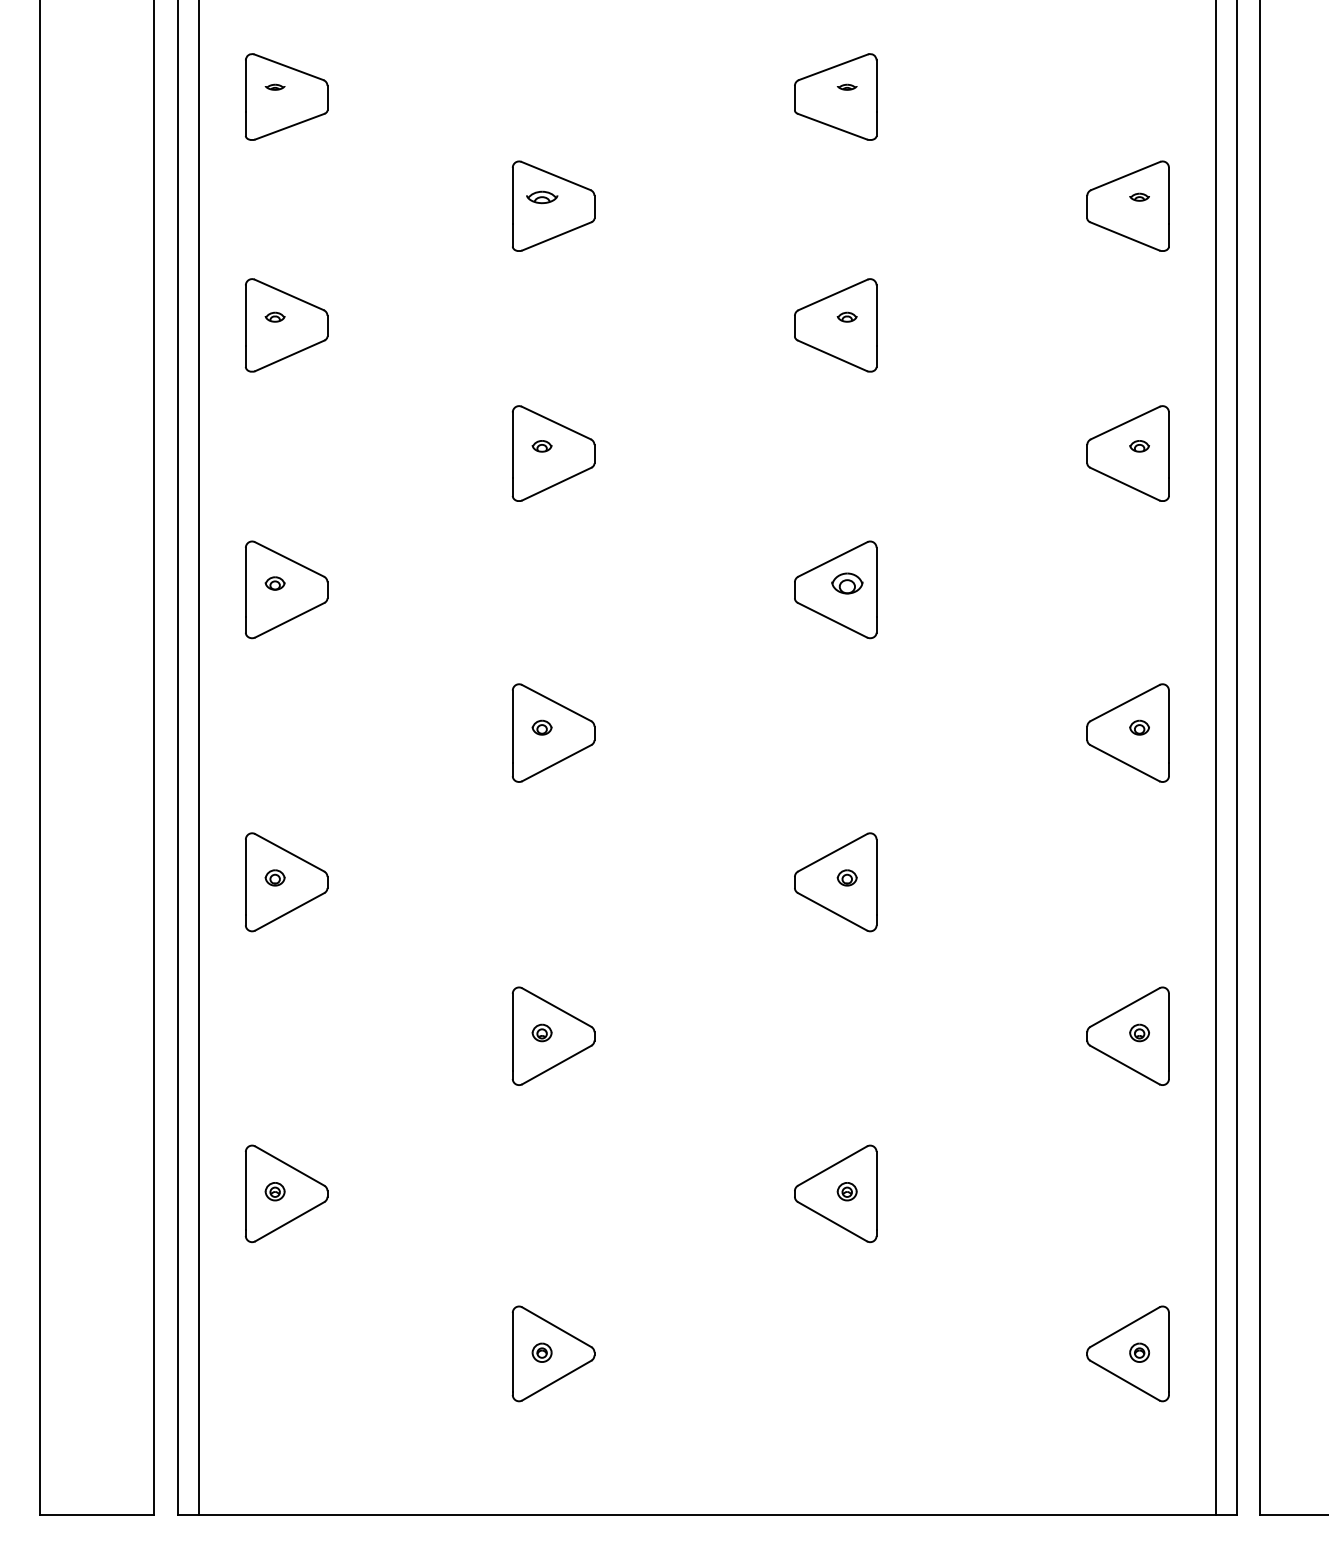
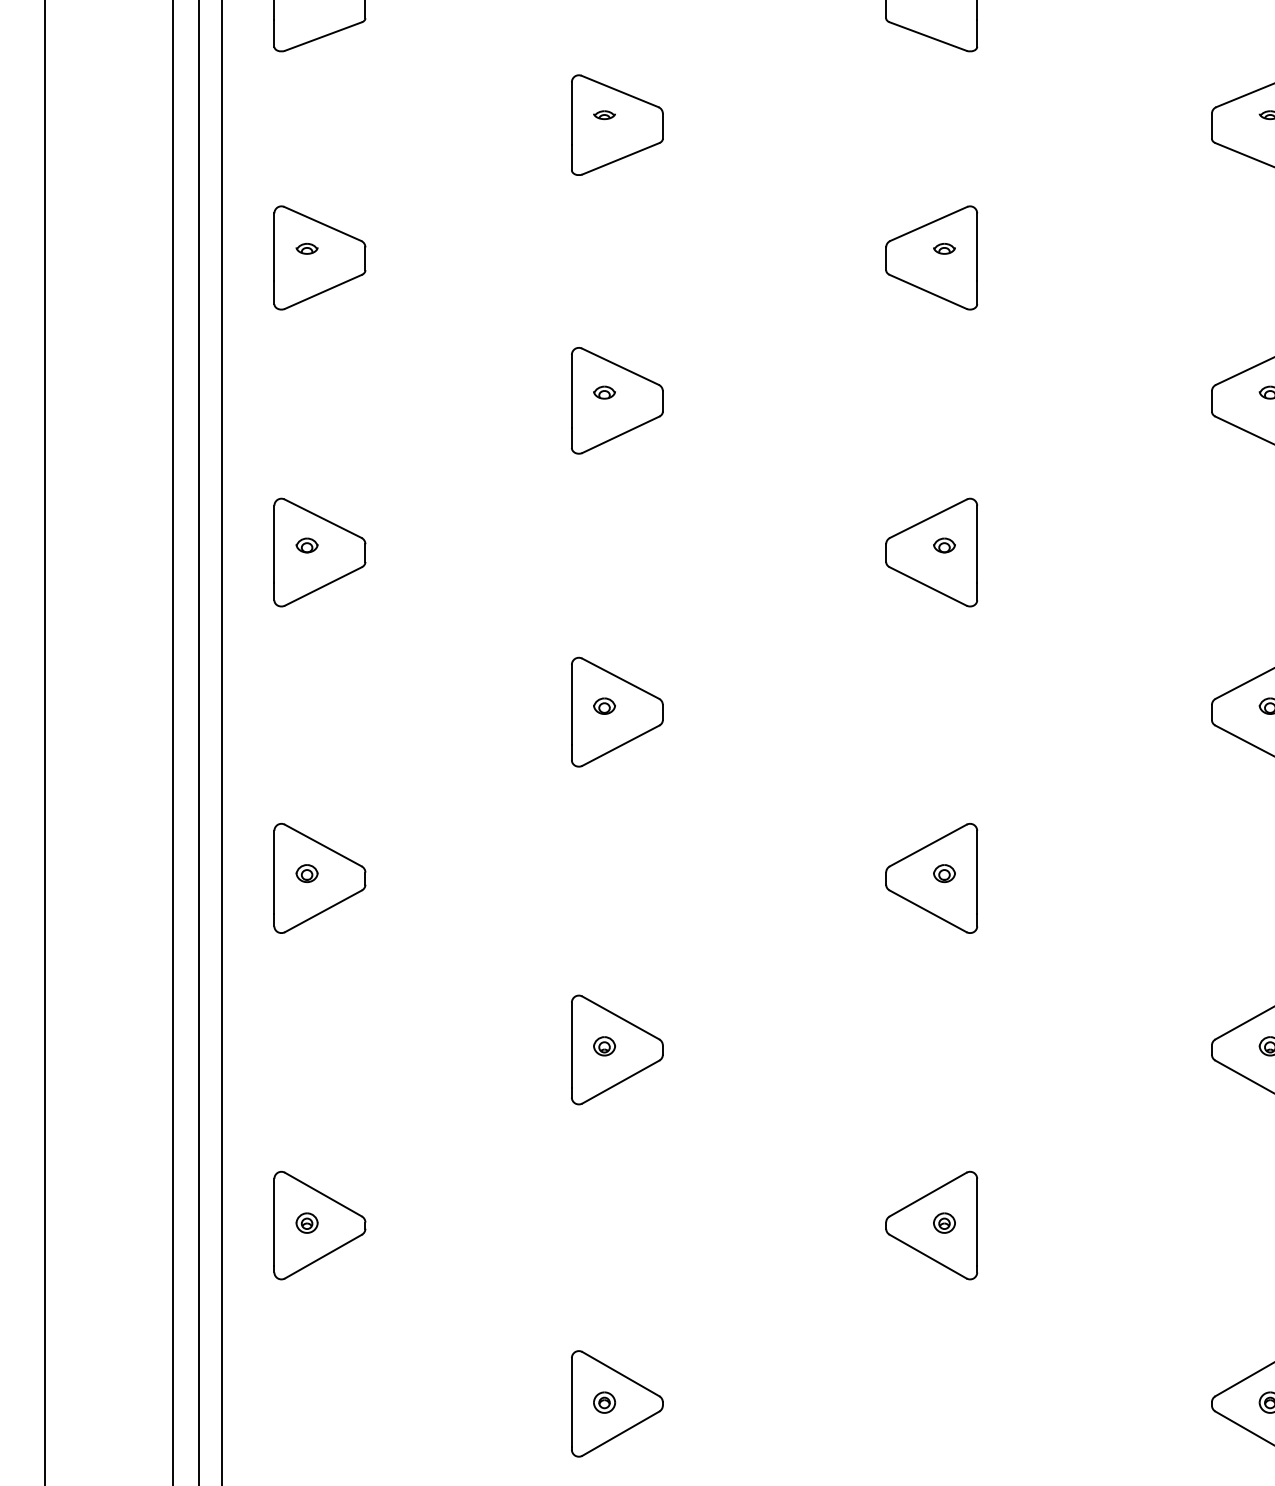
part: (541, 196) -> (603, 114), size x0.62
part: (846, 583) -> (943, 545), size x0.62

